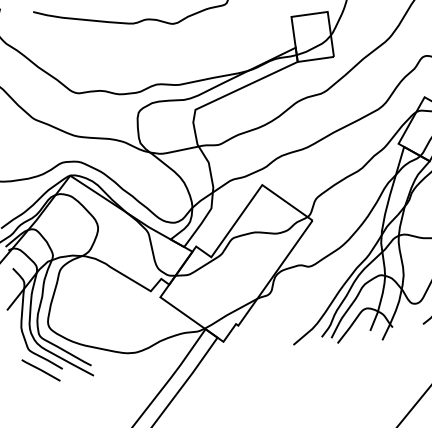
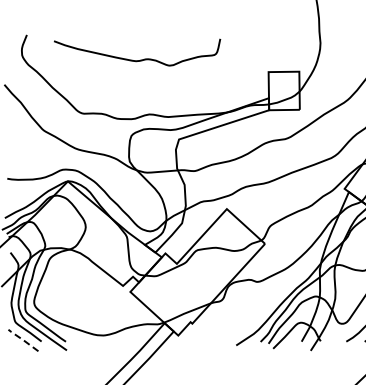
line: (41, 370) -> (23, 340), solid -> dashed

